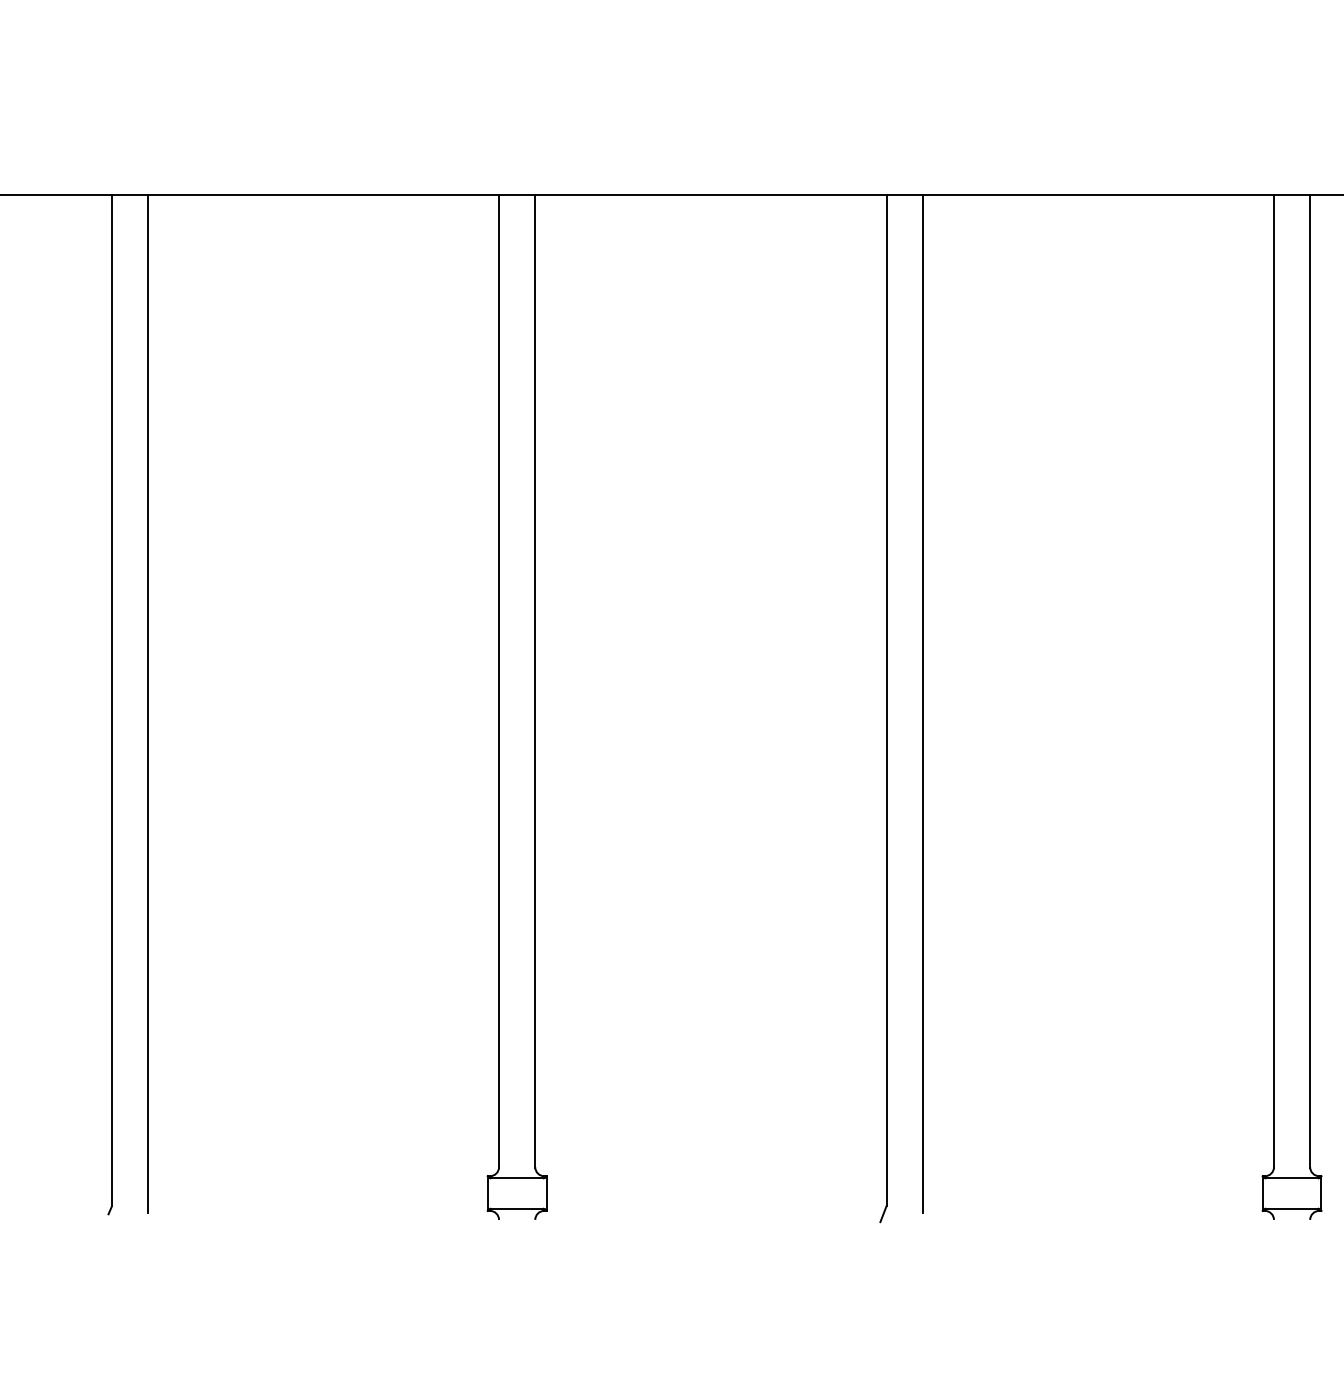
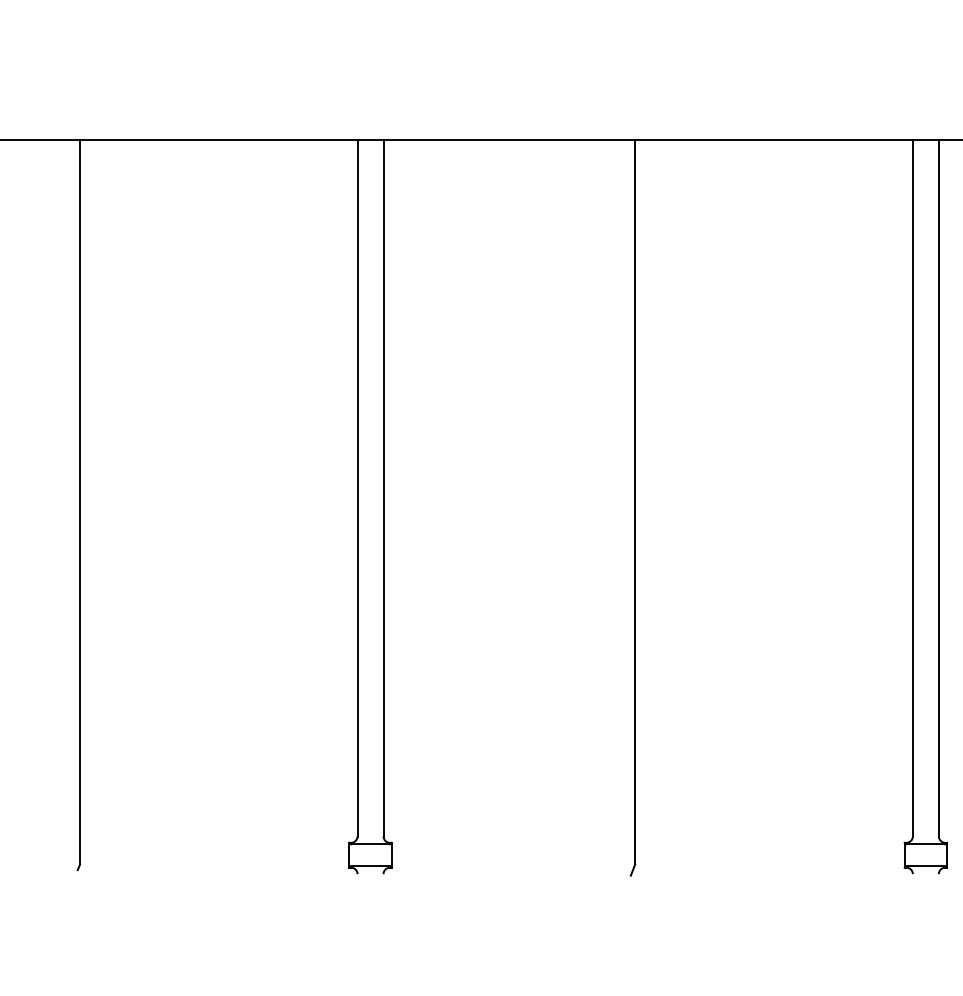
line: (147, 703) -> (105, 504), removed
line: (922, 703) -> (661, 504), removed

